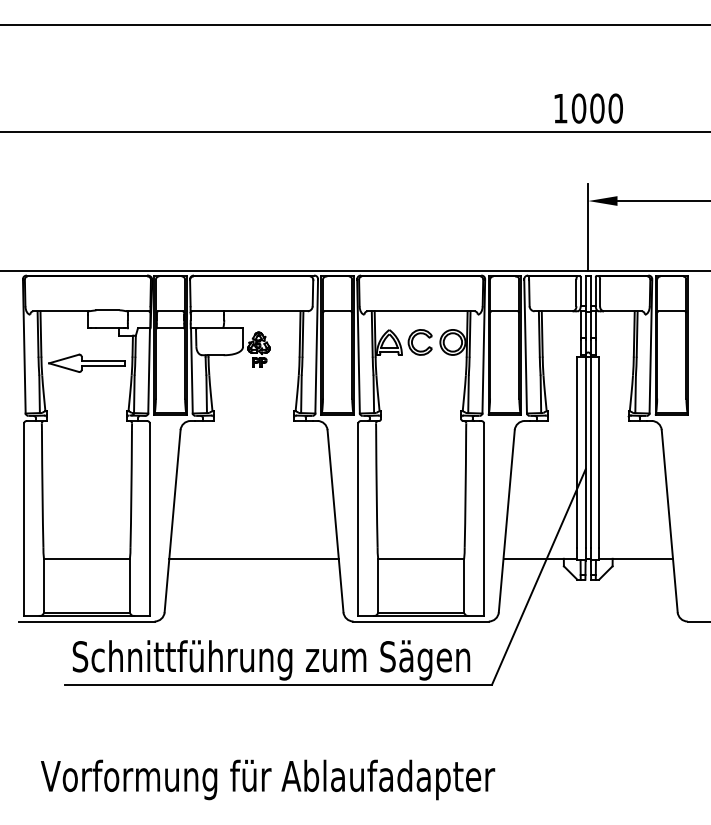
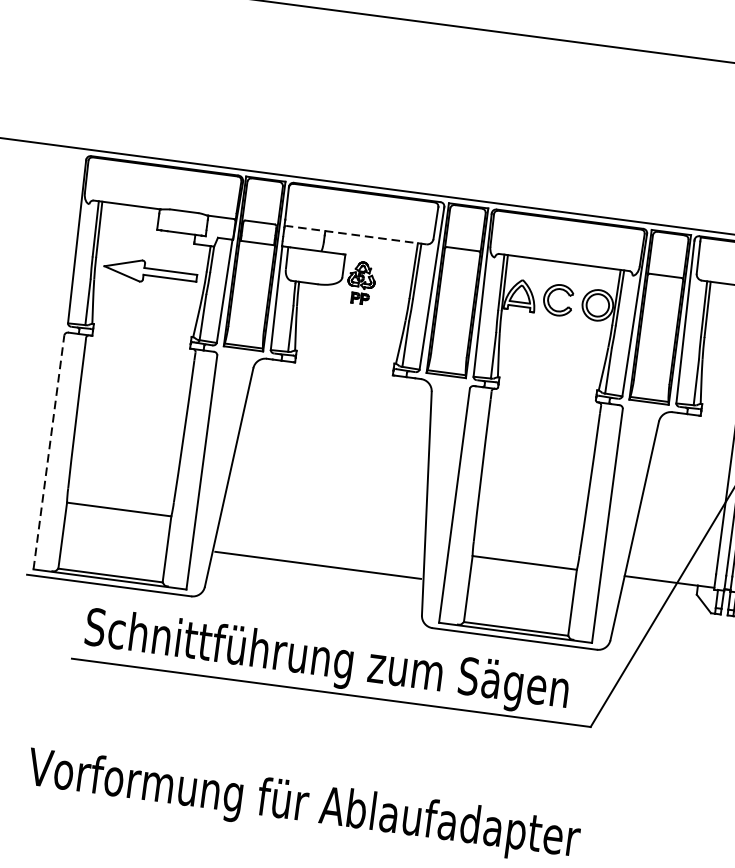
line: (250, 311) -> (357, 235), solid -> dashed
line: (23, 519) -> (48, 451), solid -> dashed
line: (253, 558) -> (317, 564), moved

